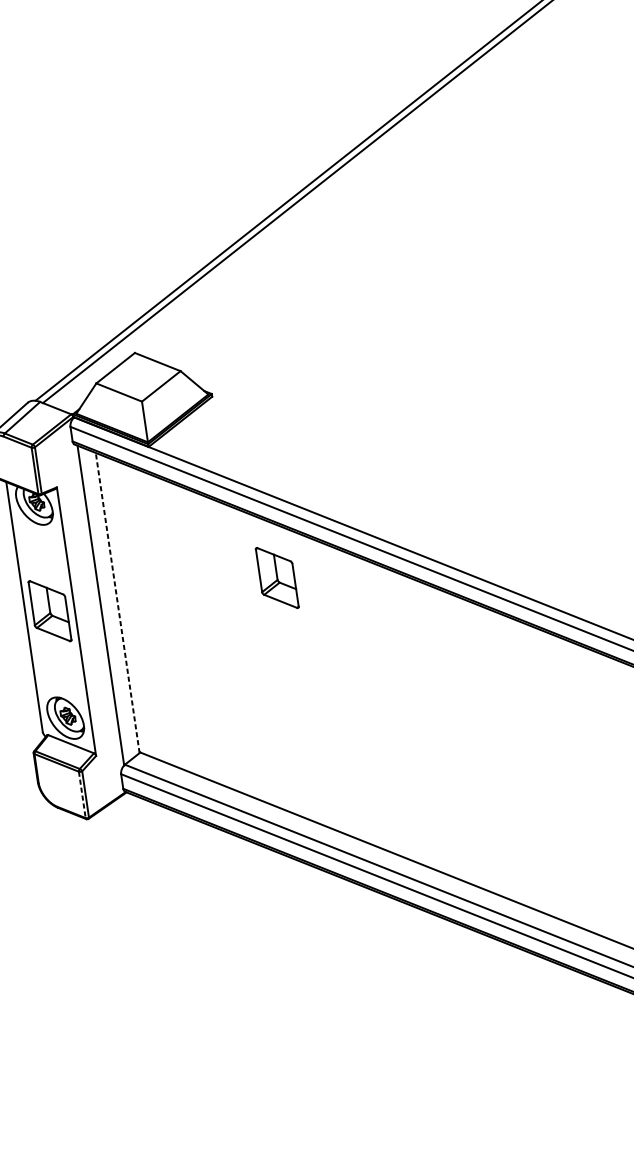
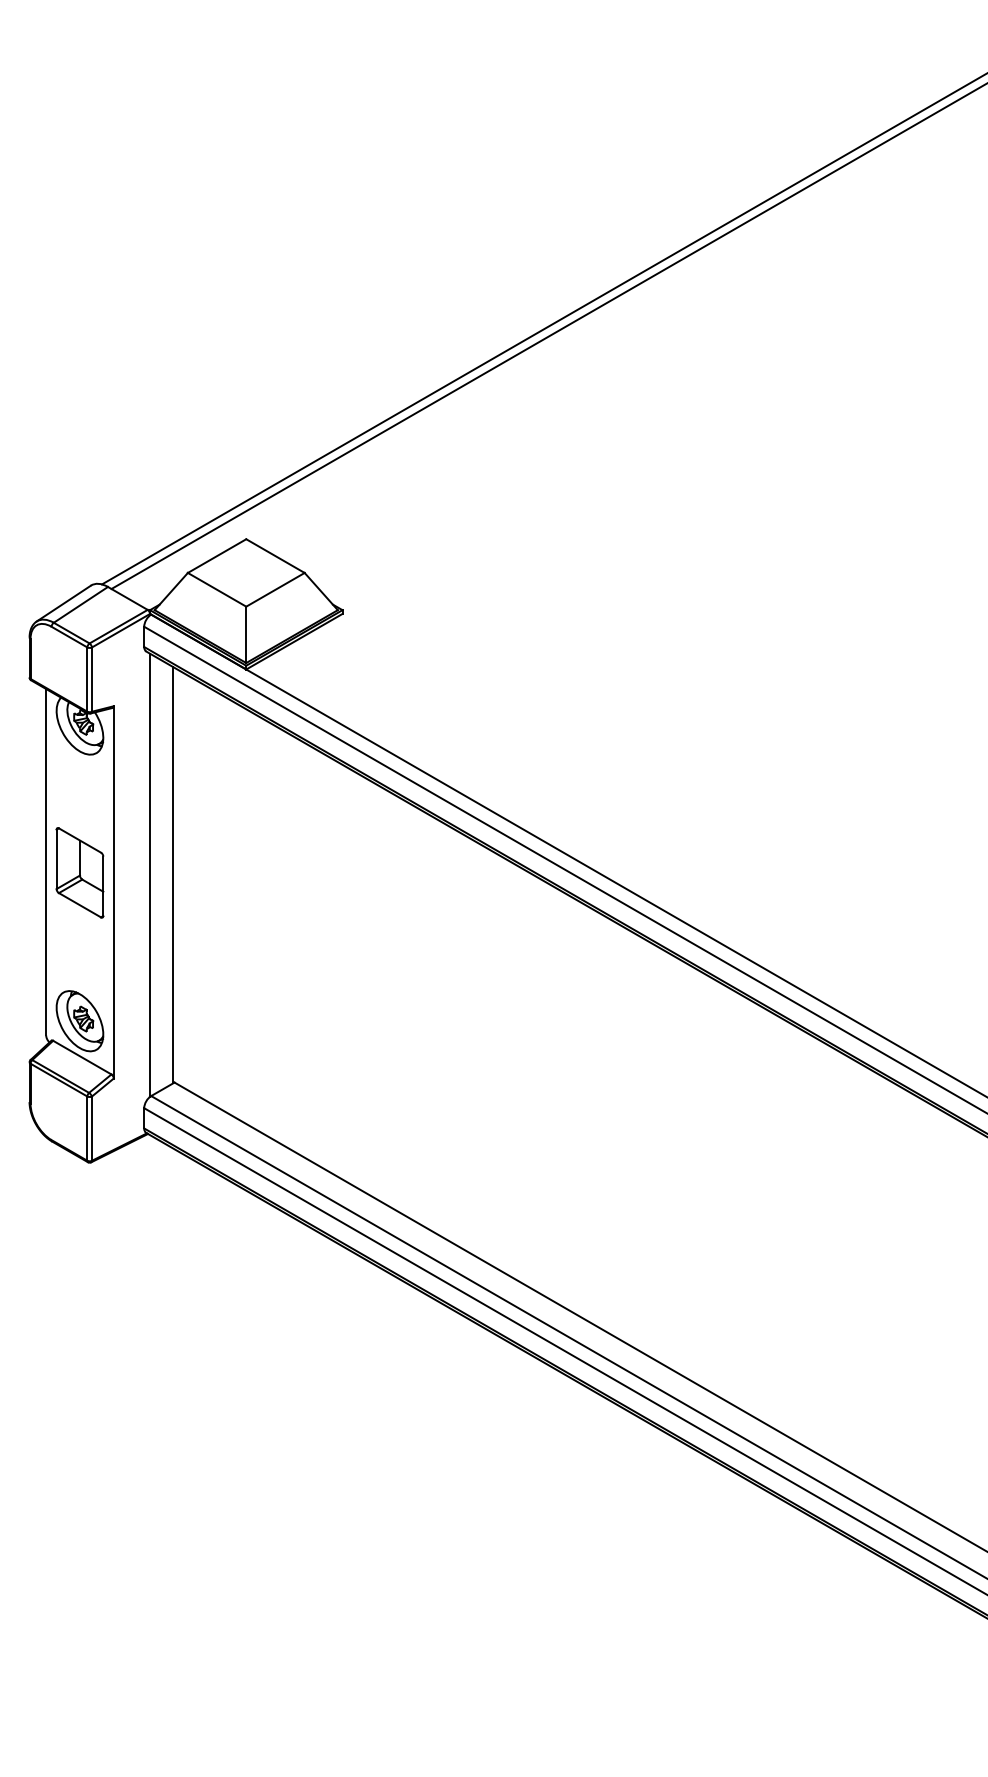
part: (276, 577) -> (394, 872), removed
line: (117, 602) -> (173, 874), dashed -> solid
line: (82, 795) -> (87, 1129), dashed -> solid

